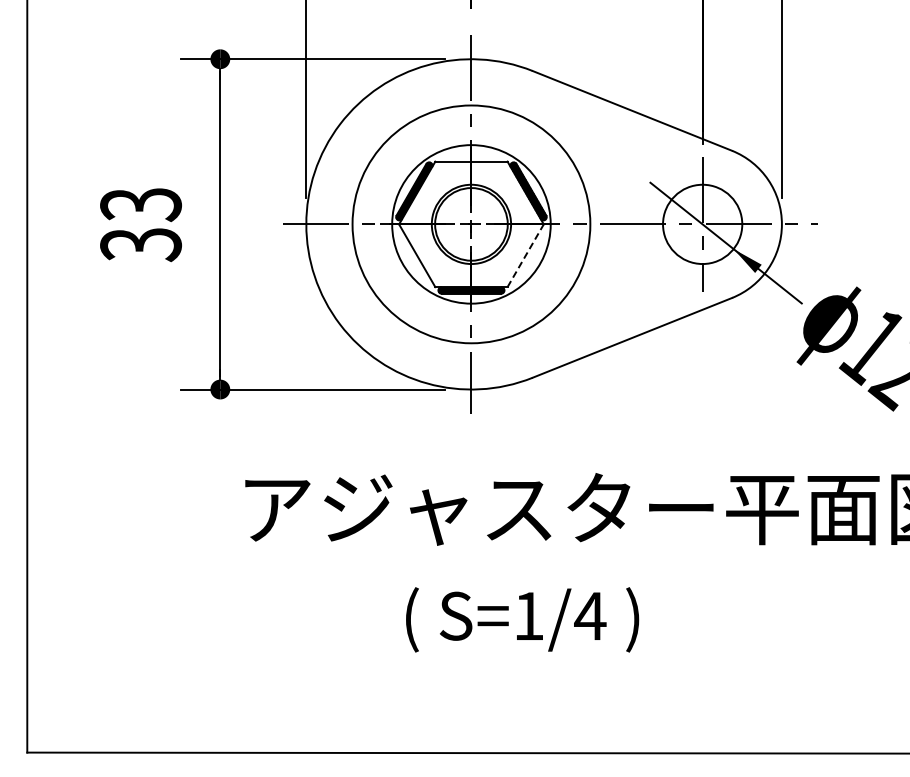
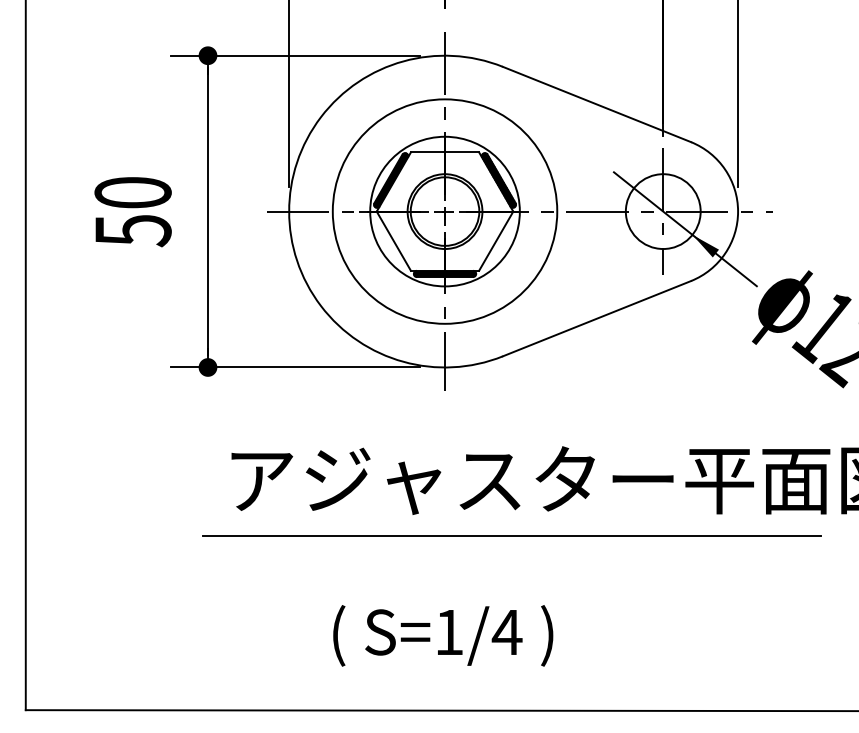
text: (140, 225) -> (132, 212), 33 -> 50
line: (525, 255) -> (496, 240), dashed -> solid
line: (542, 568) -> (512, 536), added
text: (522, 619) -> (443, 635), moved

